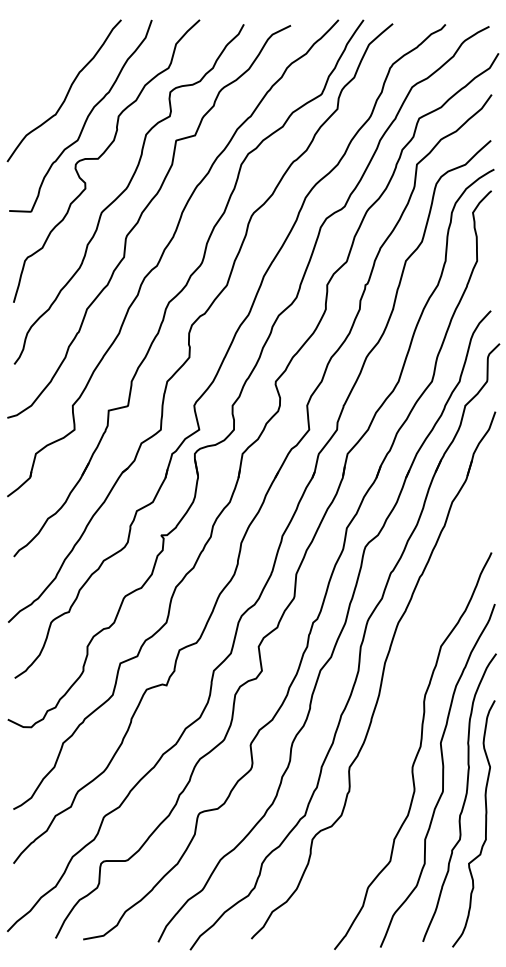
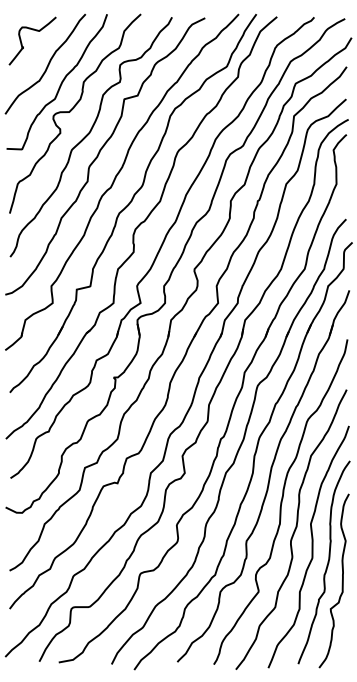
curve: (49, 43) -> (35, 30), added
curve: (398, 711) -> (281, 501), added

